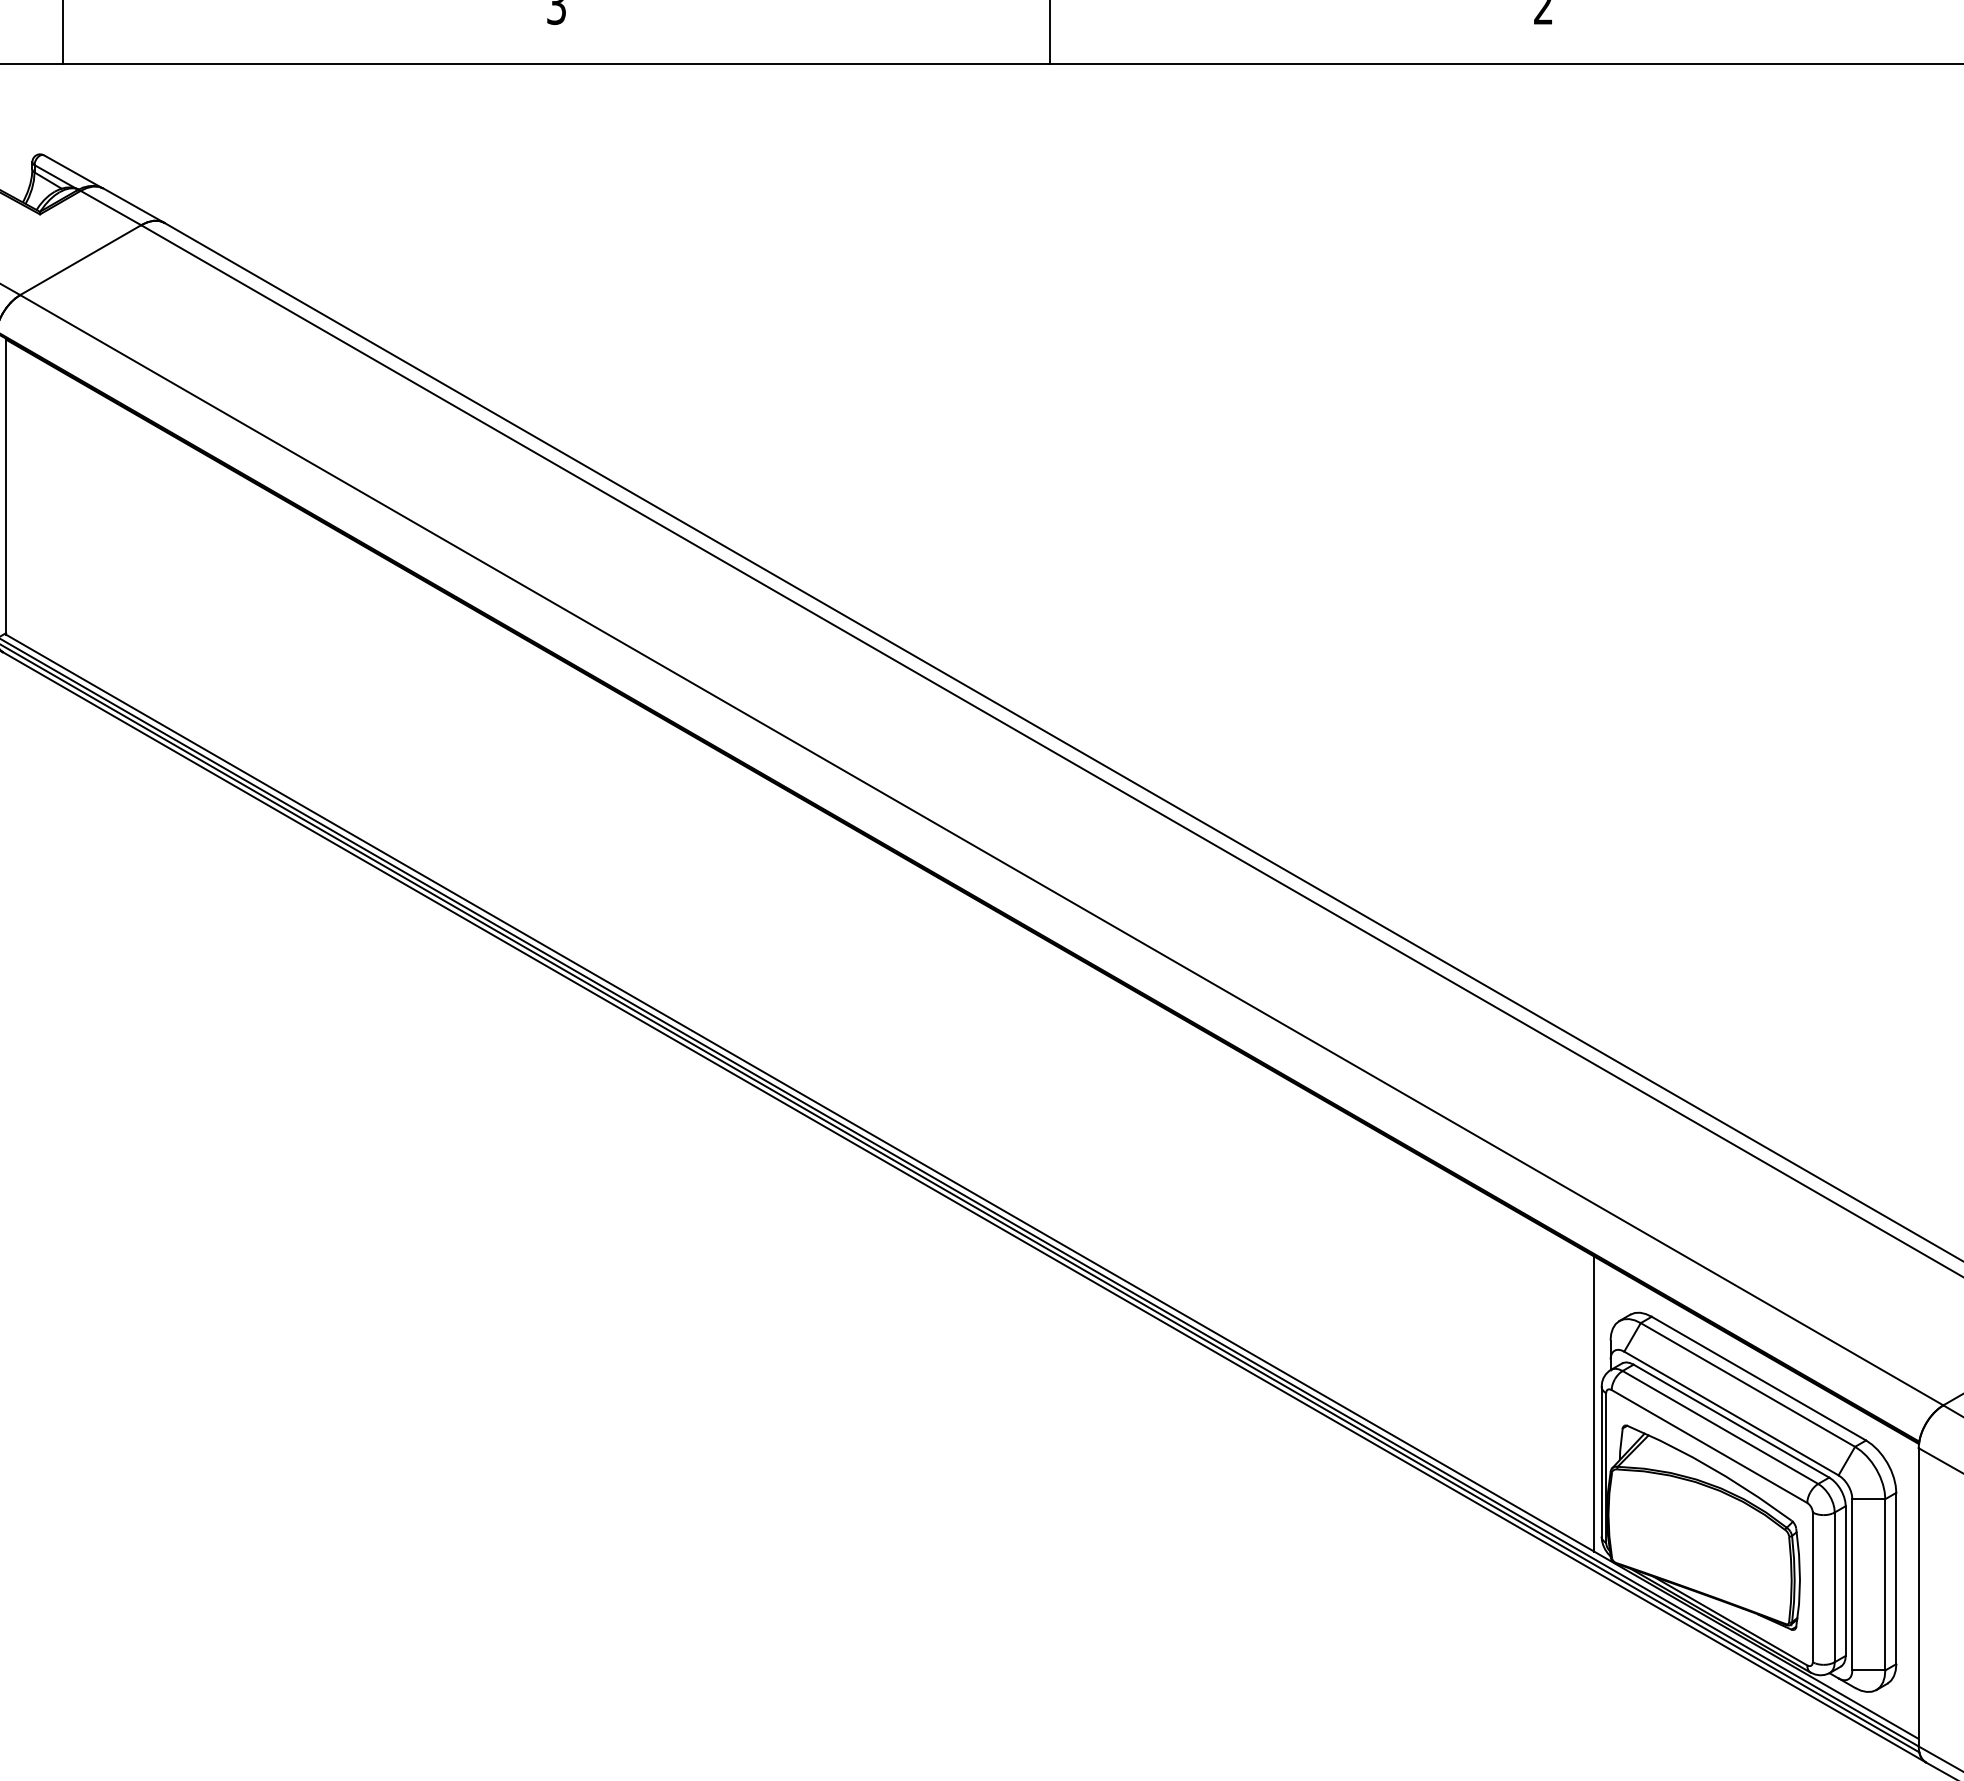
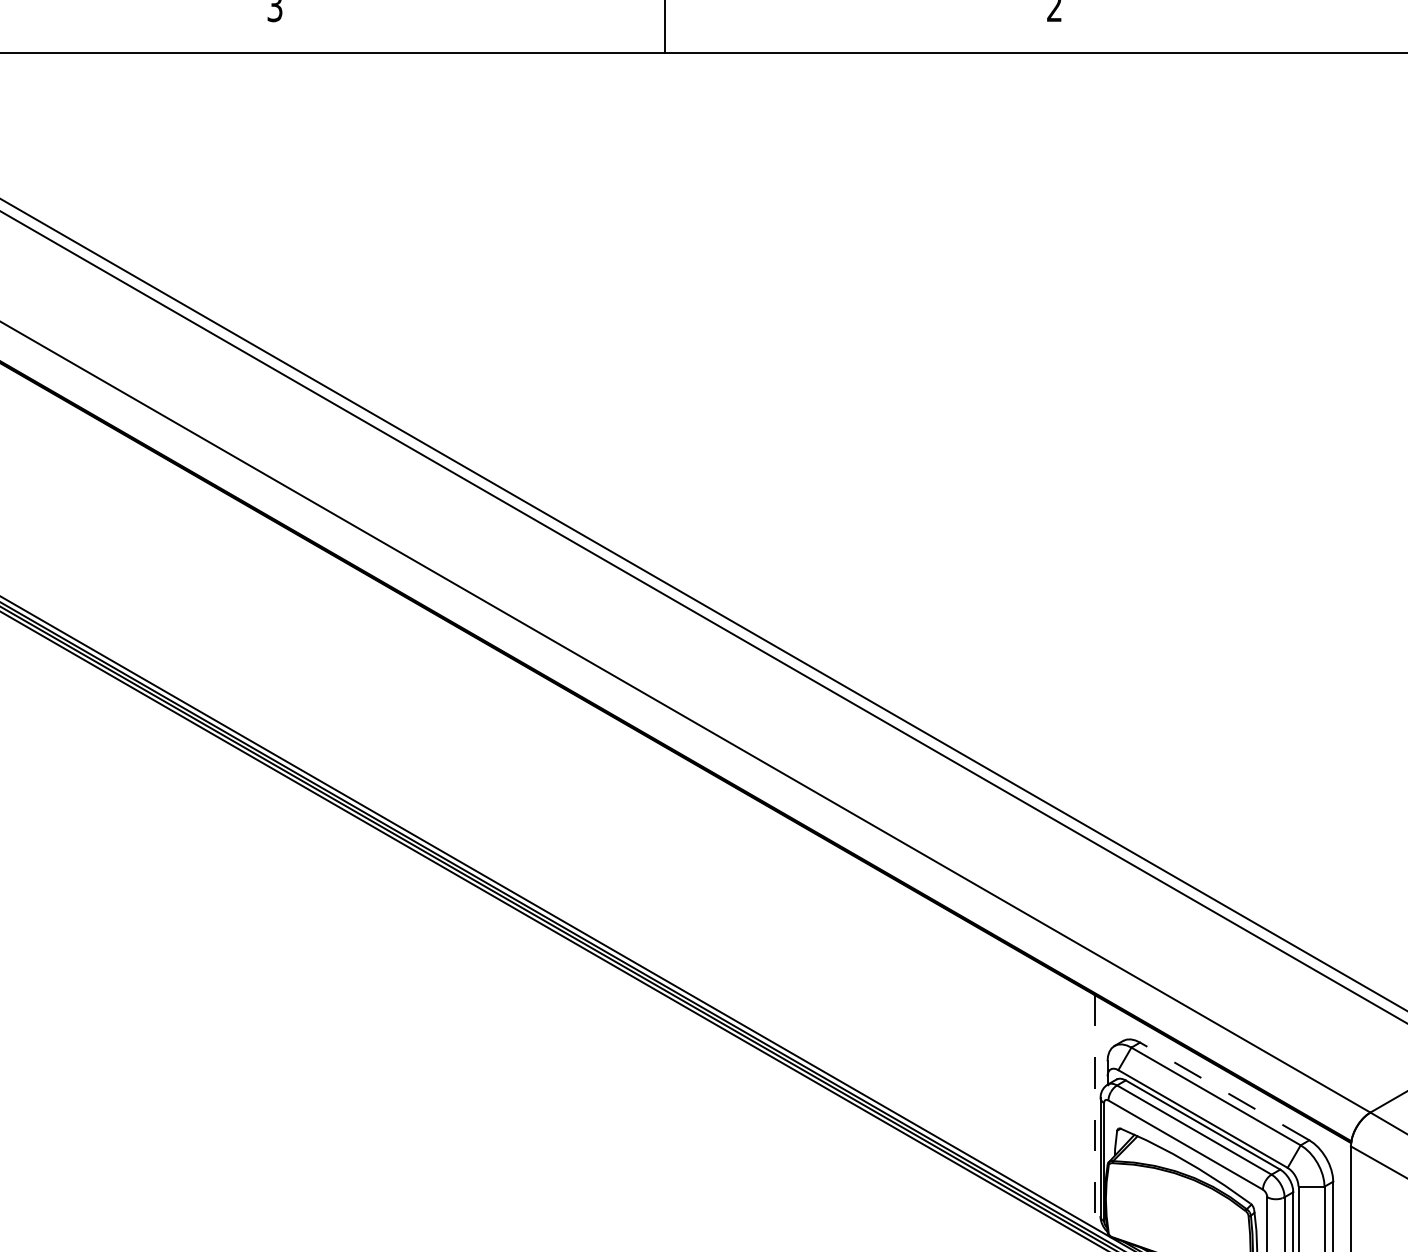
line: (1758, 1378) -> (1224, 1091), solid -> dashed
line: (1594, 1404) -> (1094, 1111), solid -> dashed

